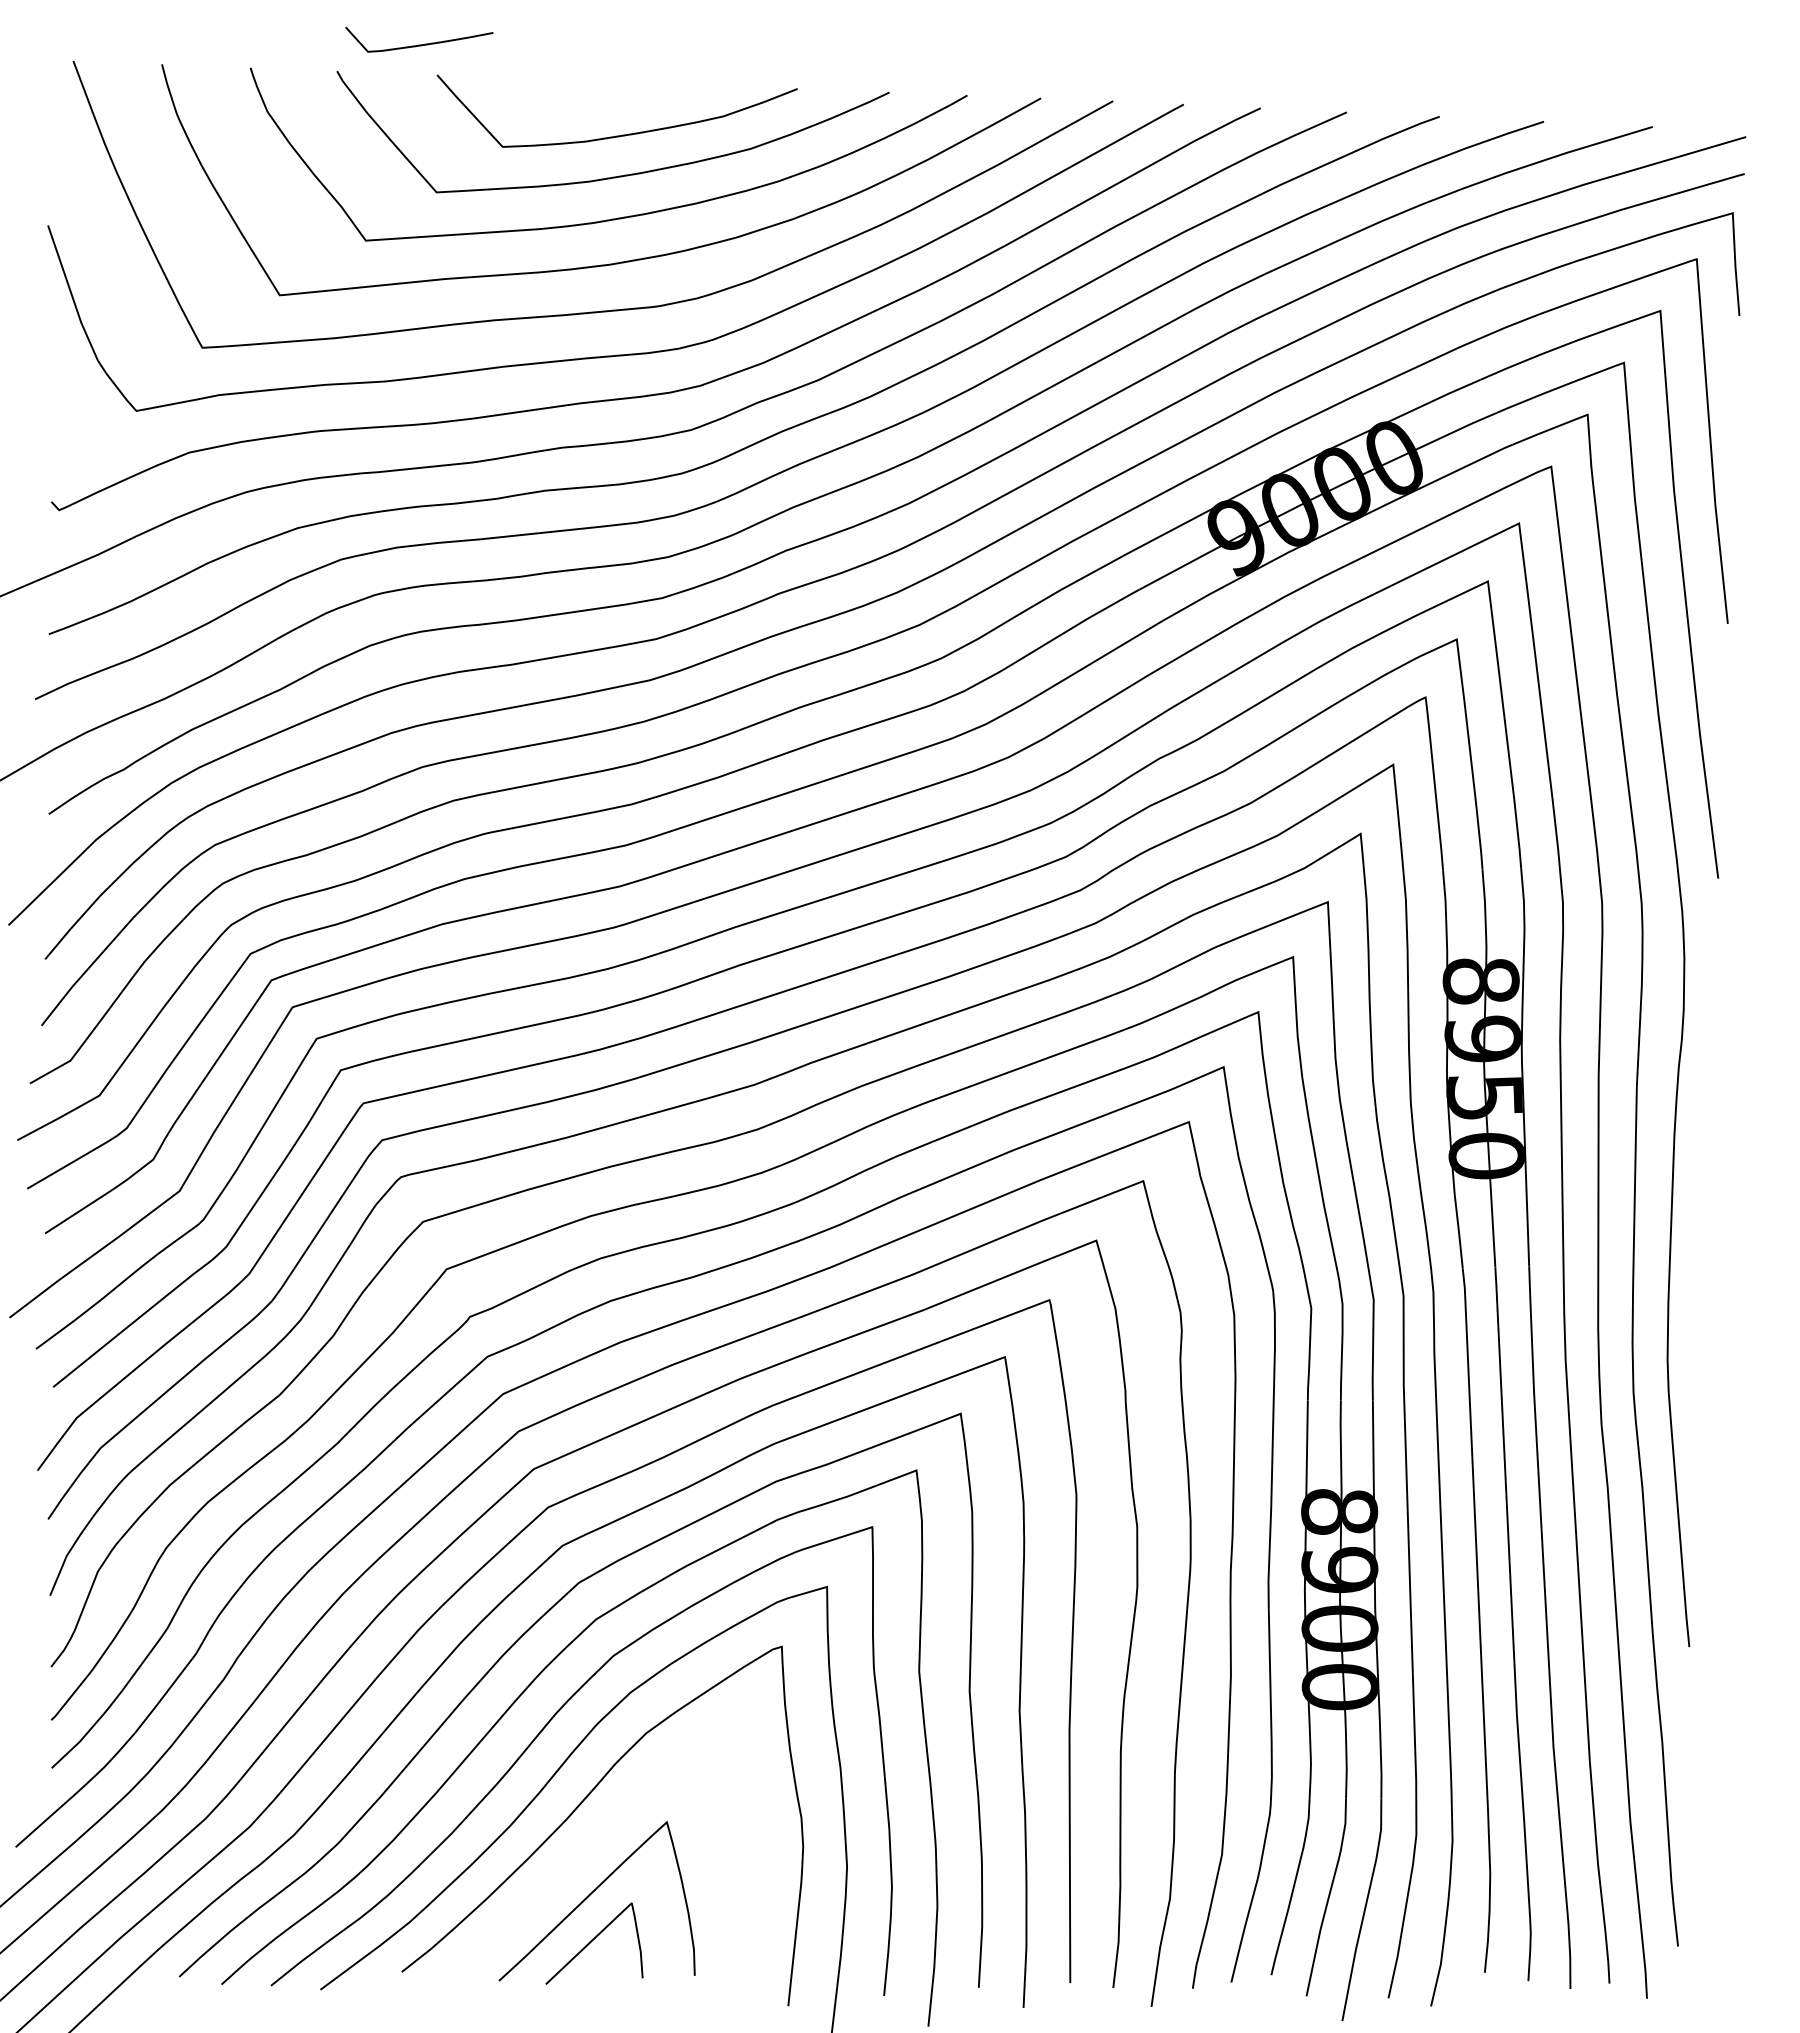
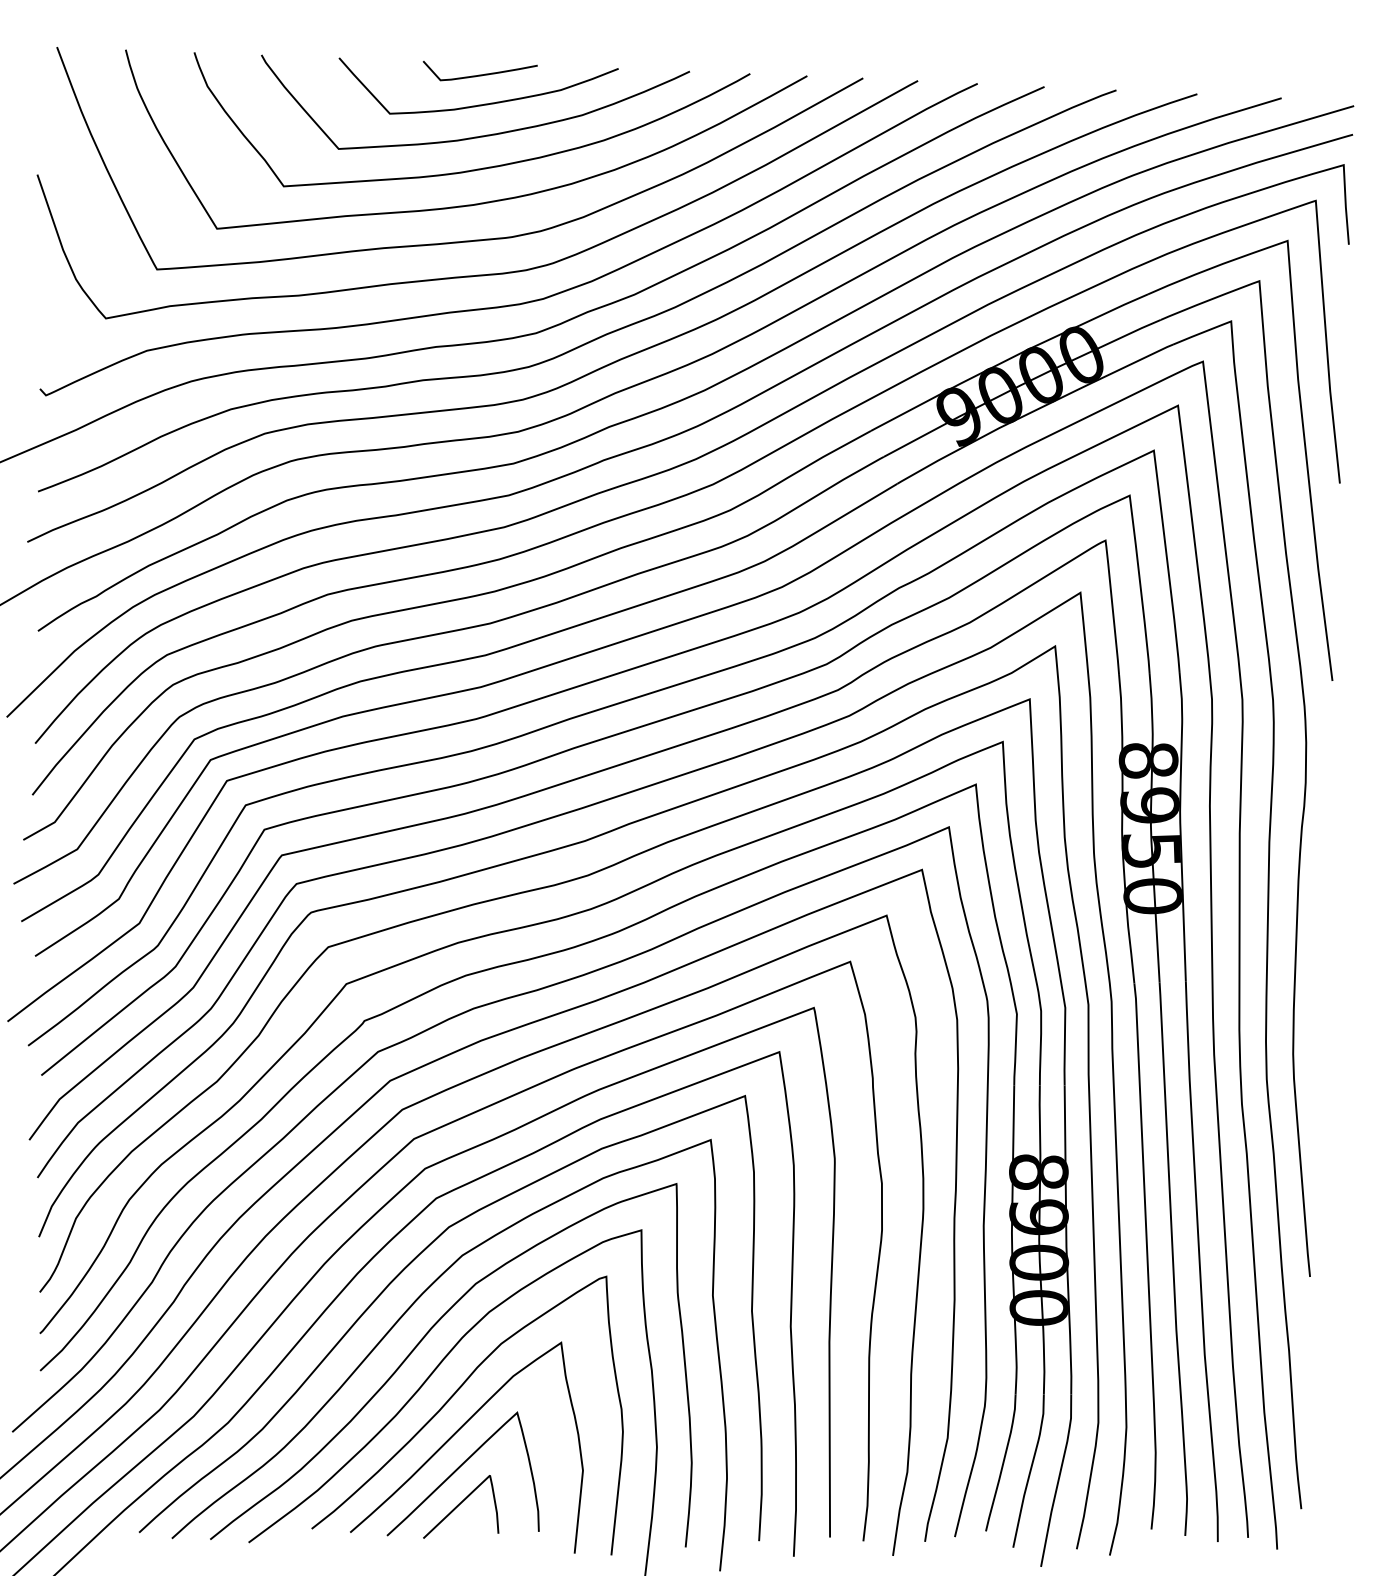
curve: (419, 44) -> (480, 74), moved
curve: (586, 1850) -> (454, 1434), added

